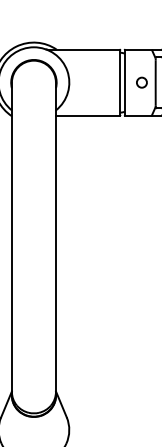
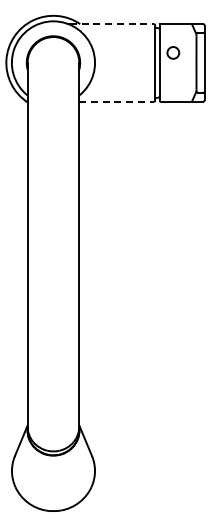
line: (84, 49) -> (112, 24), solid -> dashed
circle: (142, 82) -> (173, 52), moved
line: (88, 115) -> (117, 101), solid -> dashed

